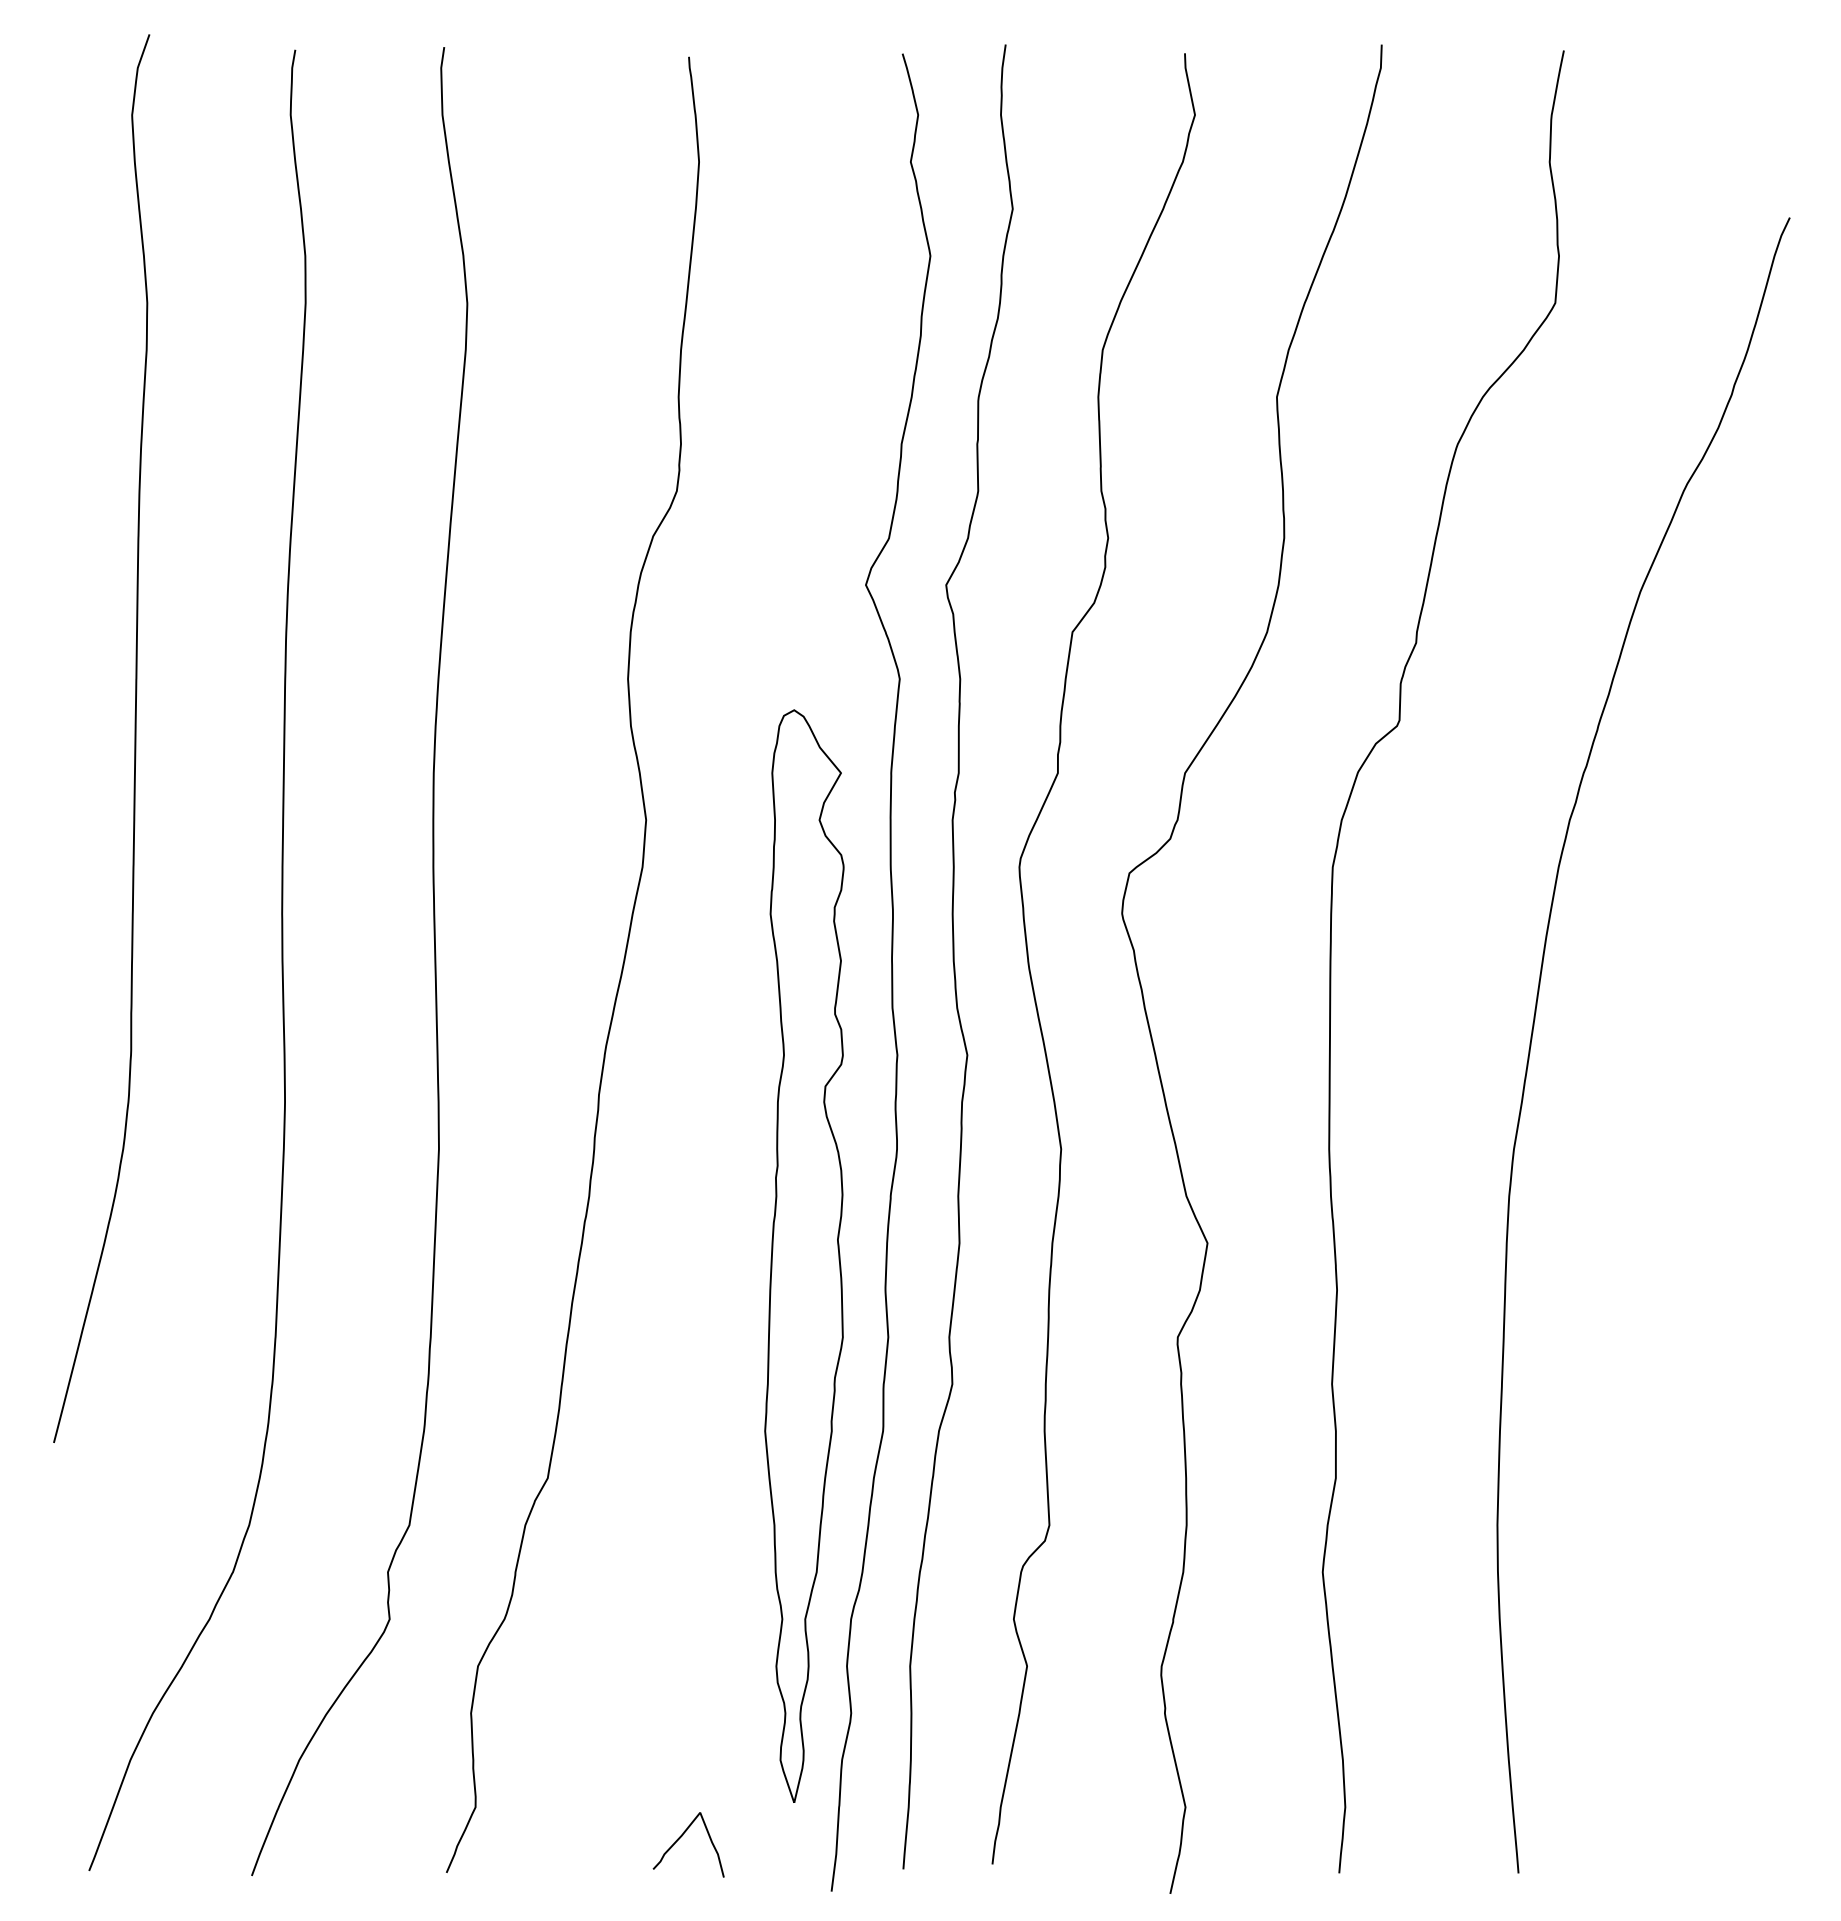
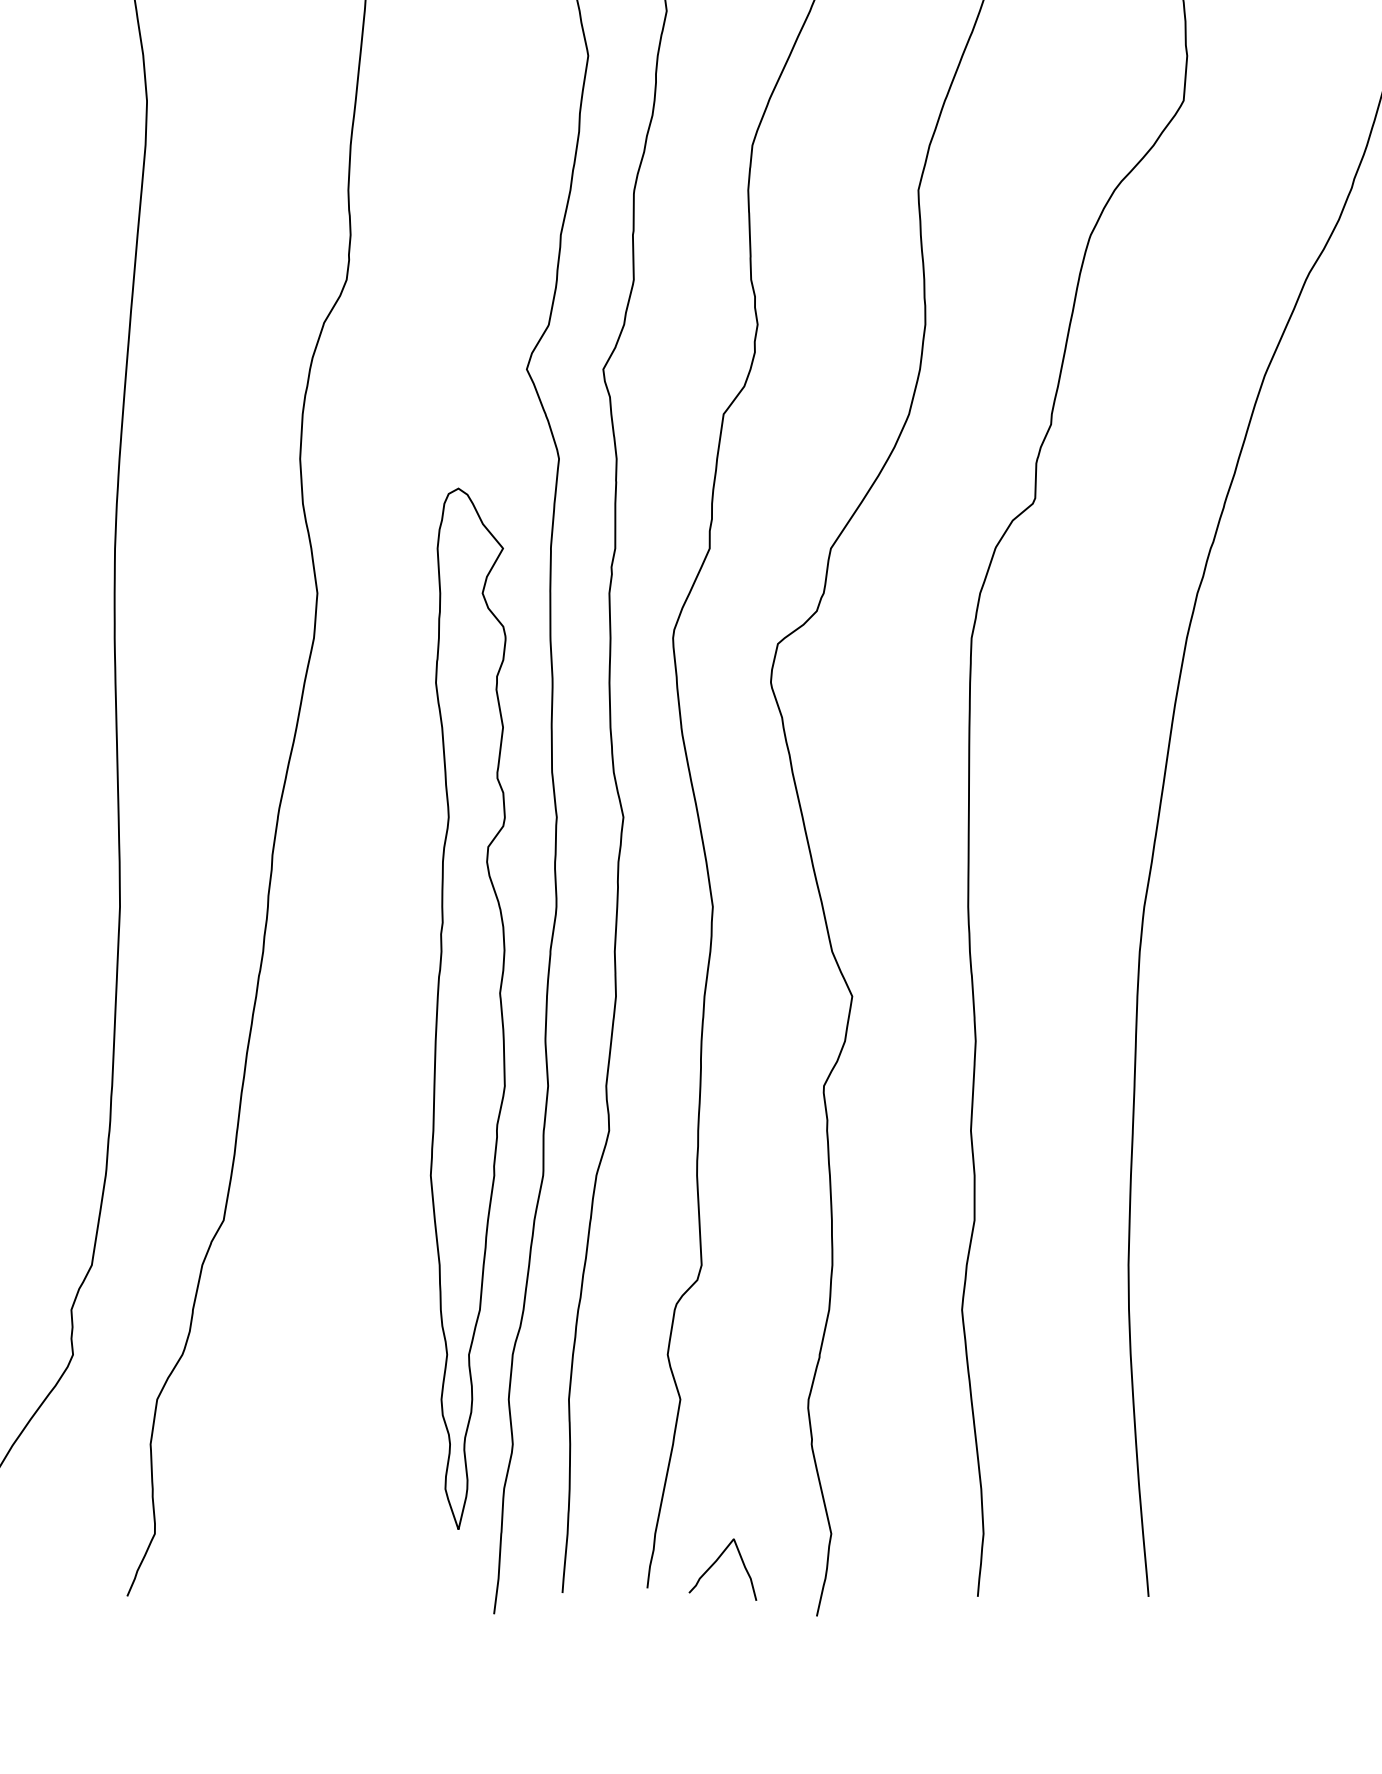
curve: (681, 1837) -> (716, 1562), moved

